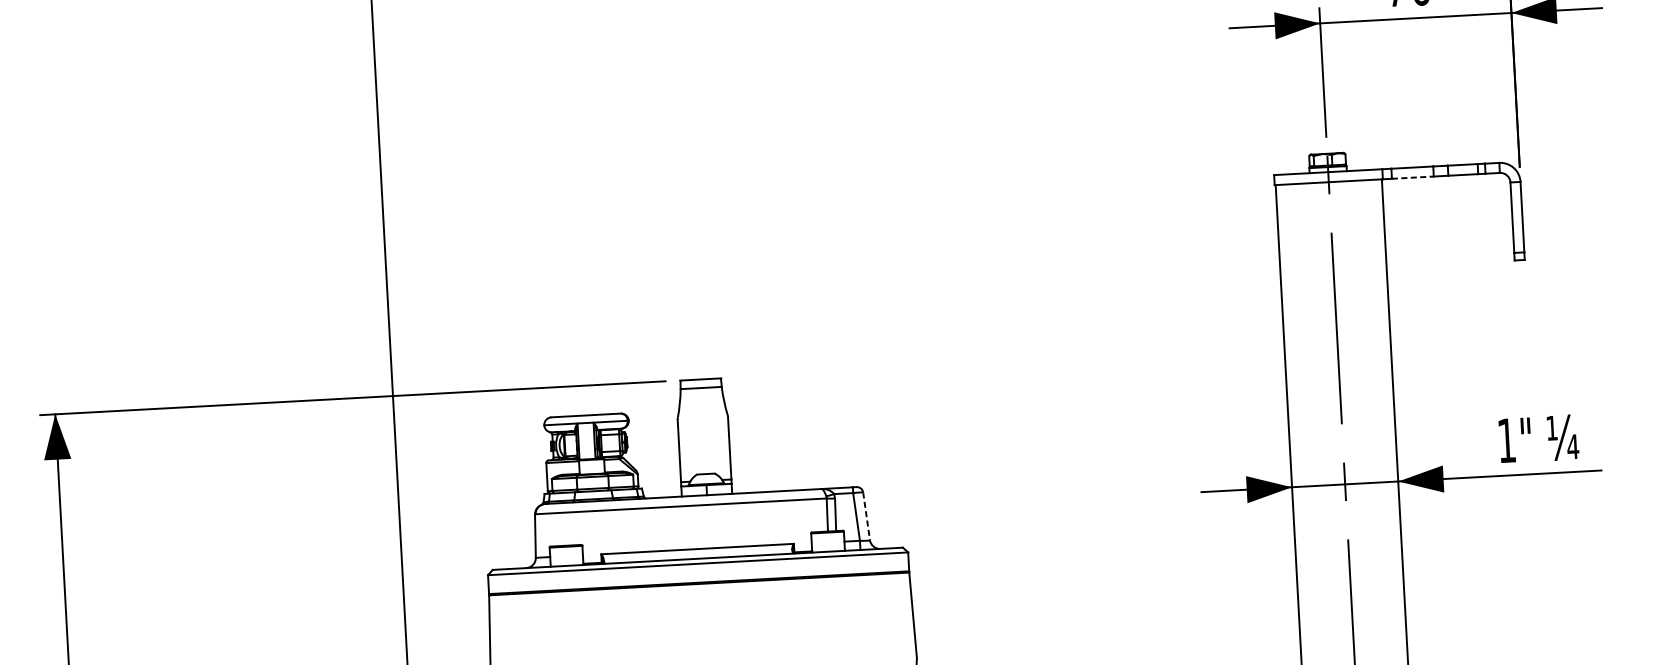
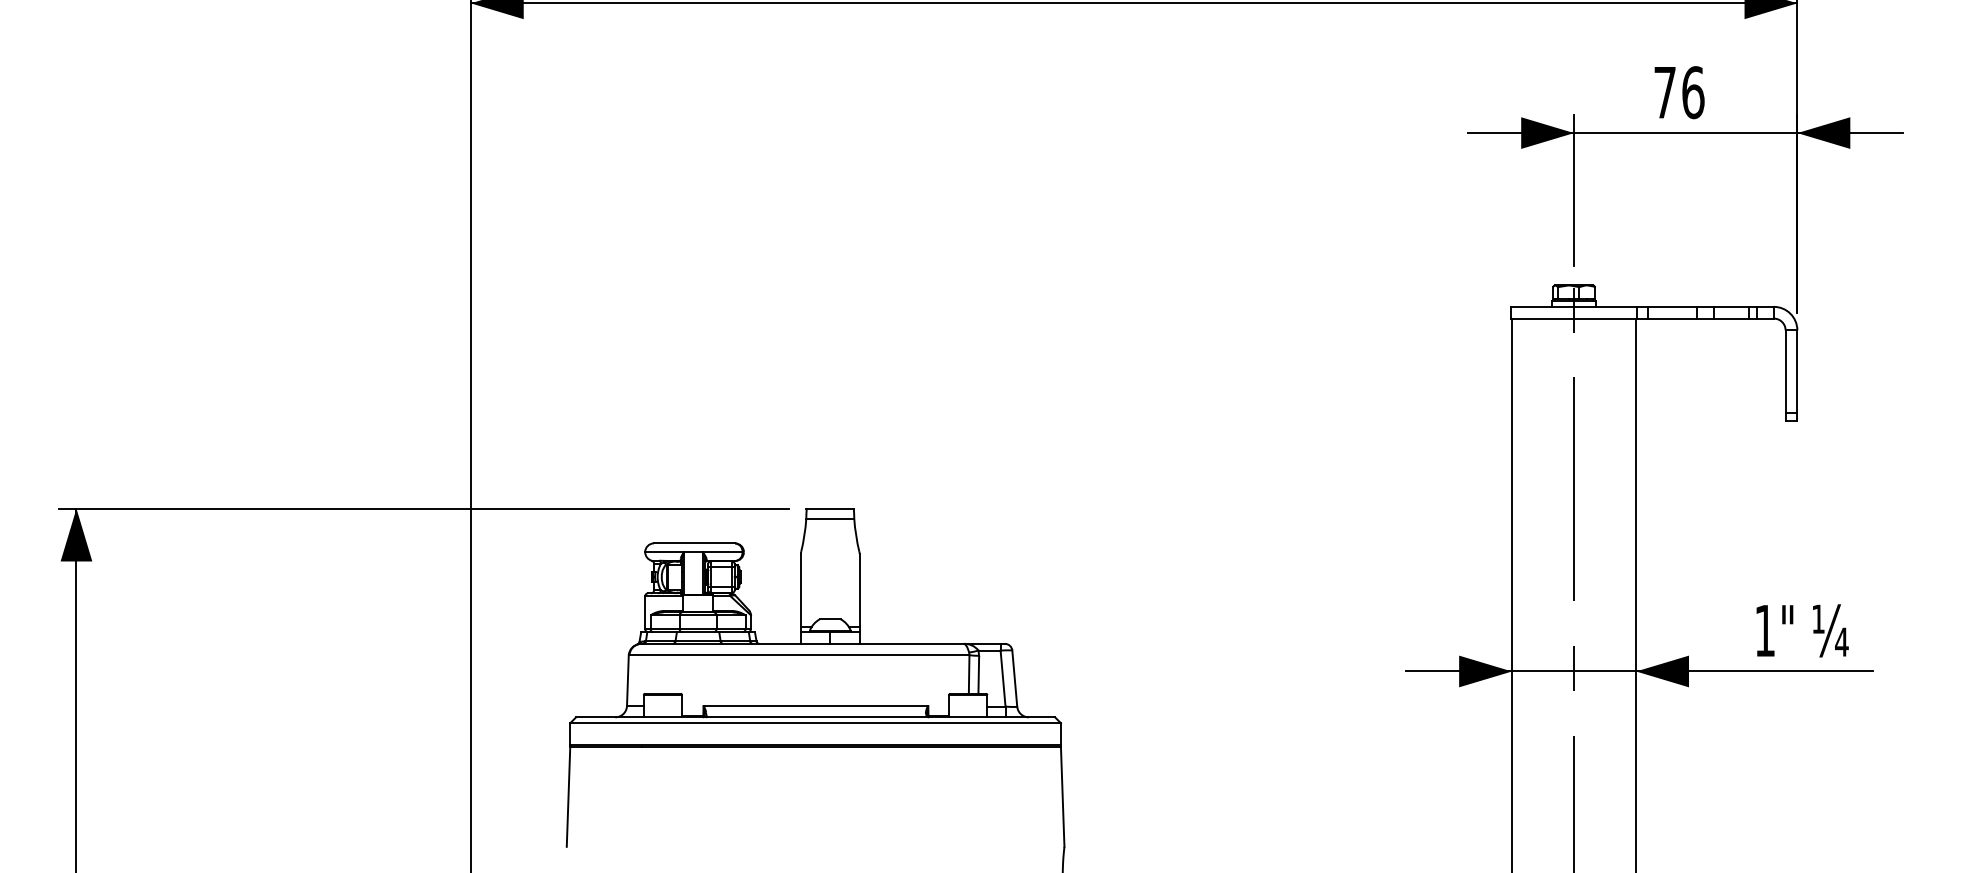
line: (1413, 177) -> (1672, 318), dashed -> solid
line: (866, 517) -> (1014, 679), dashed -> solid

